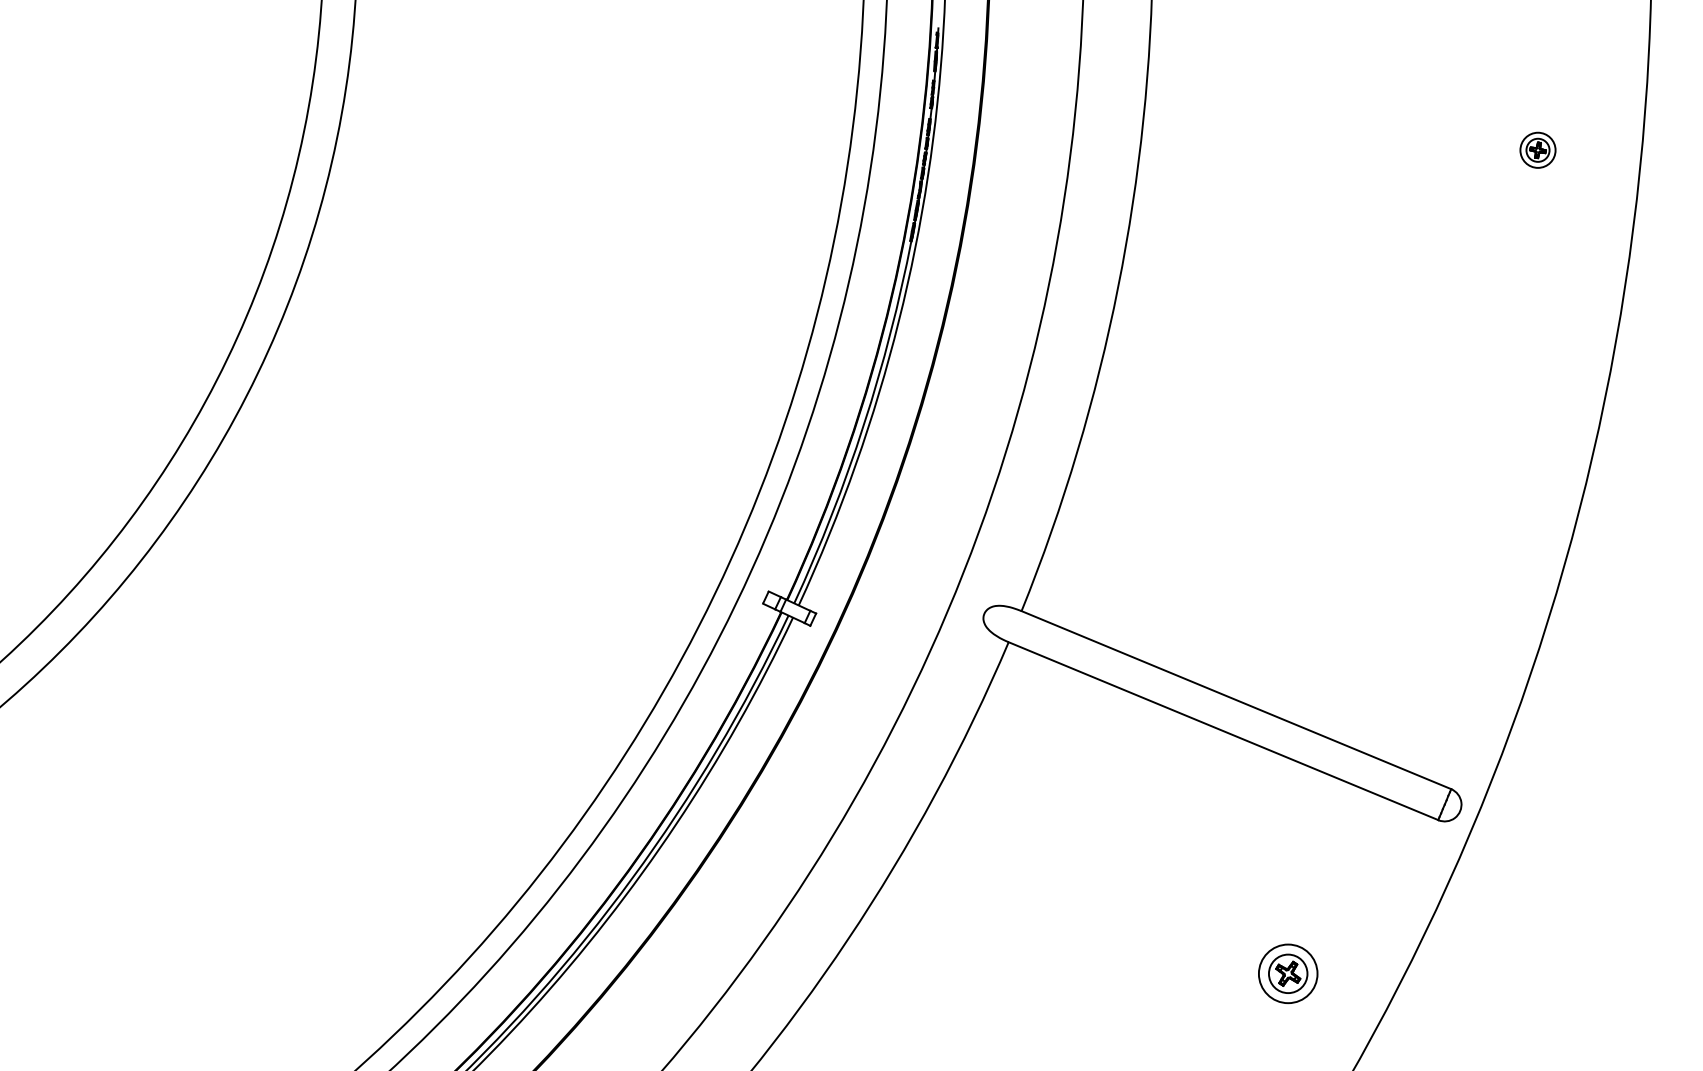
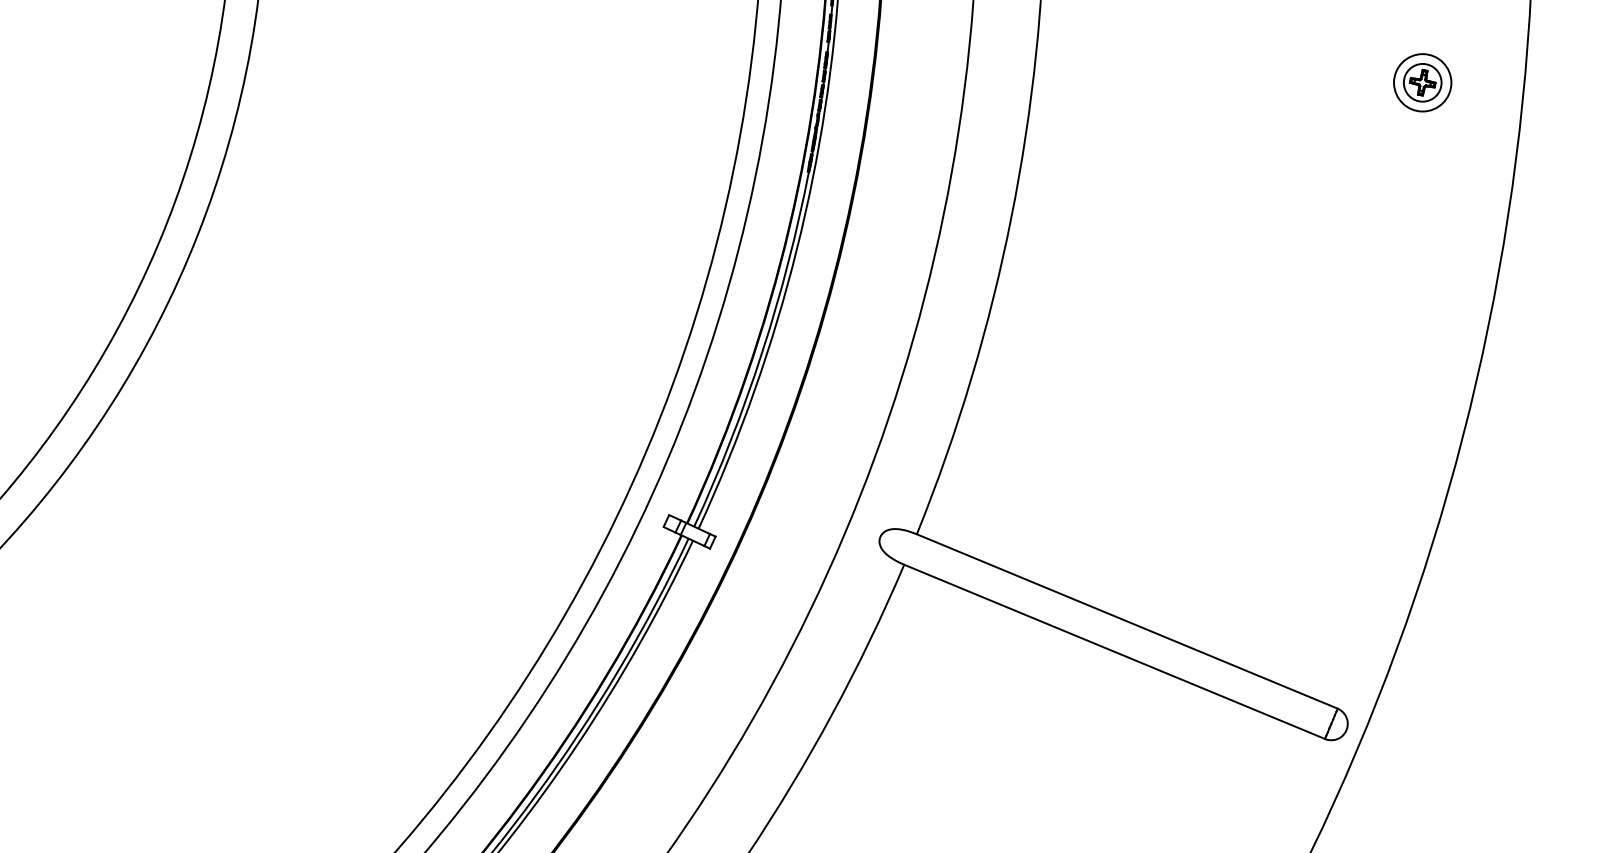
part: (1537, 150) -> (1422, 83), size x1.67

